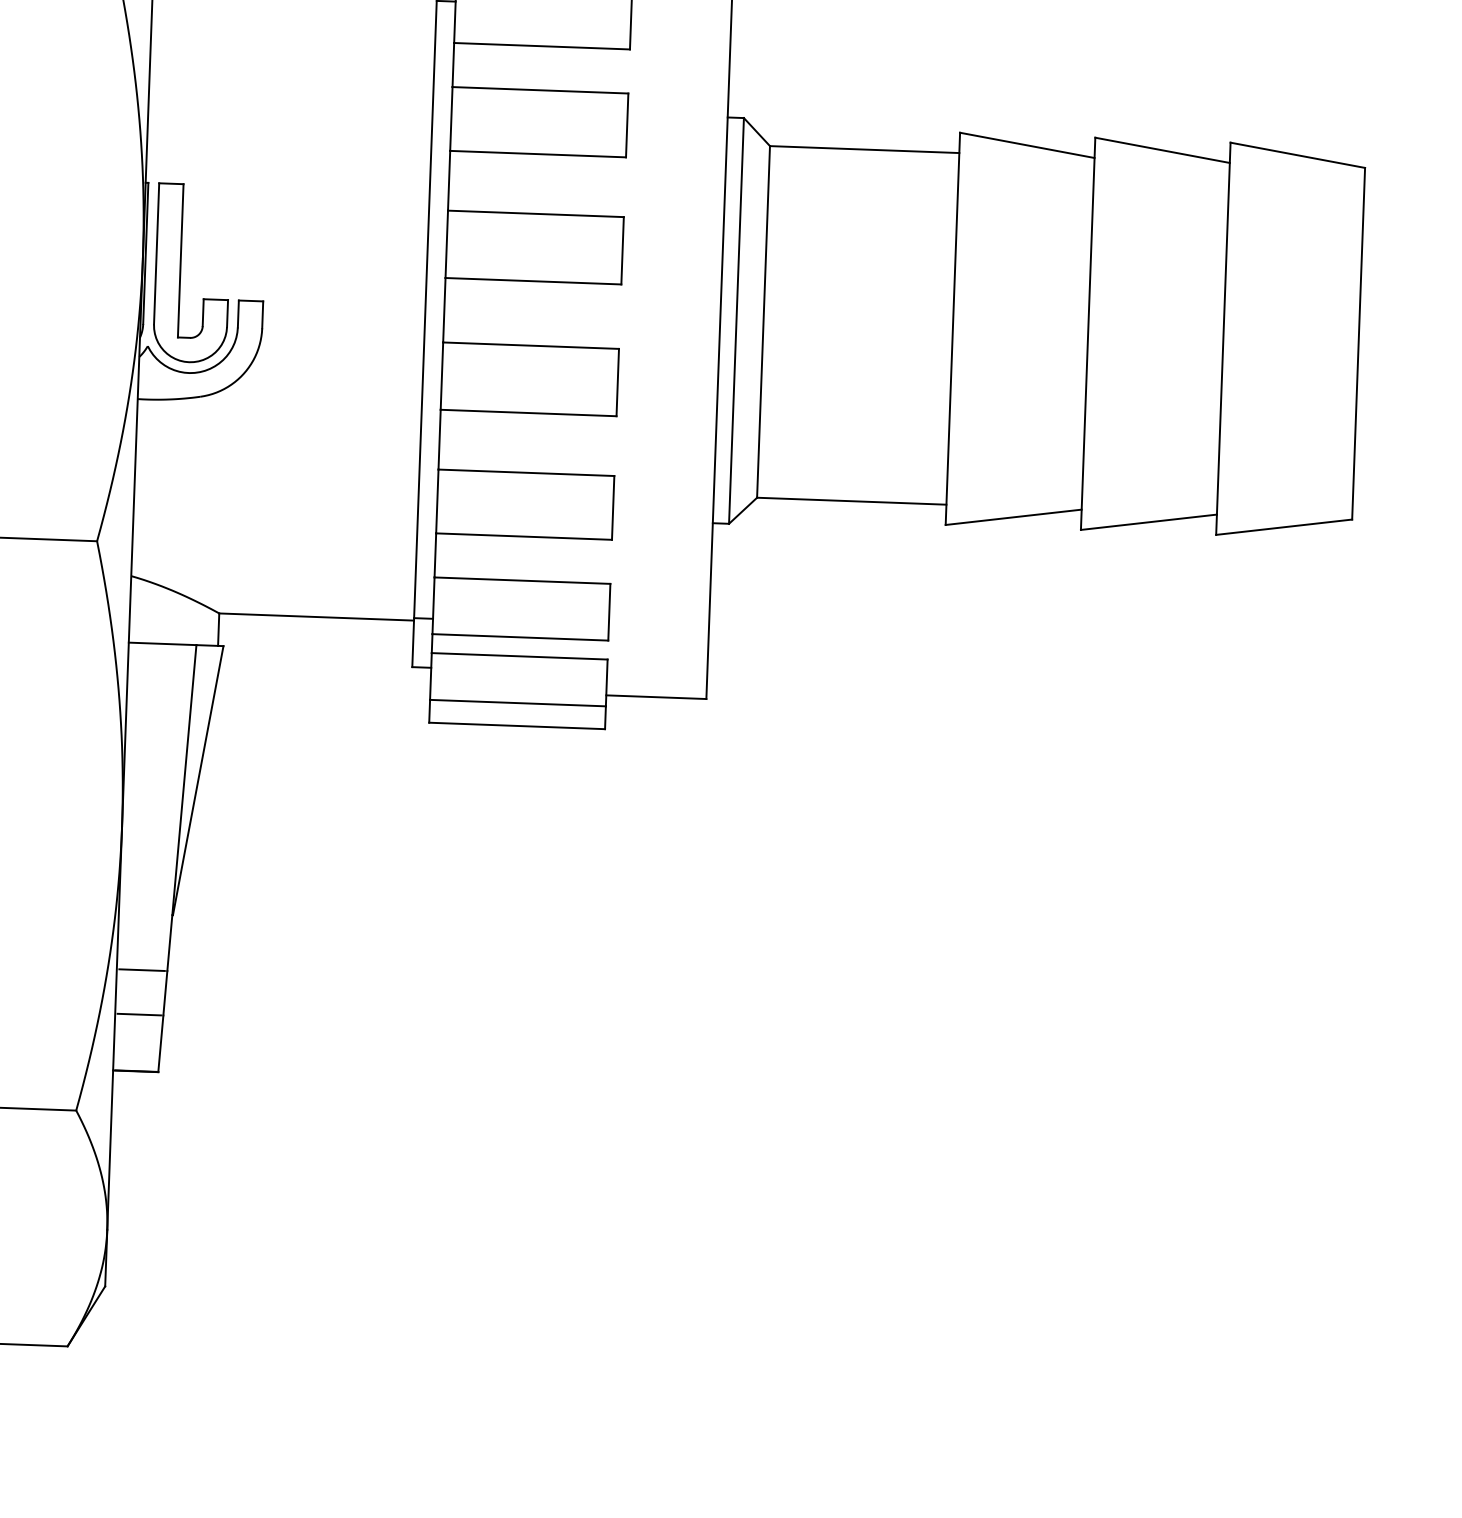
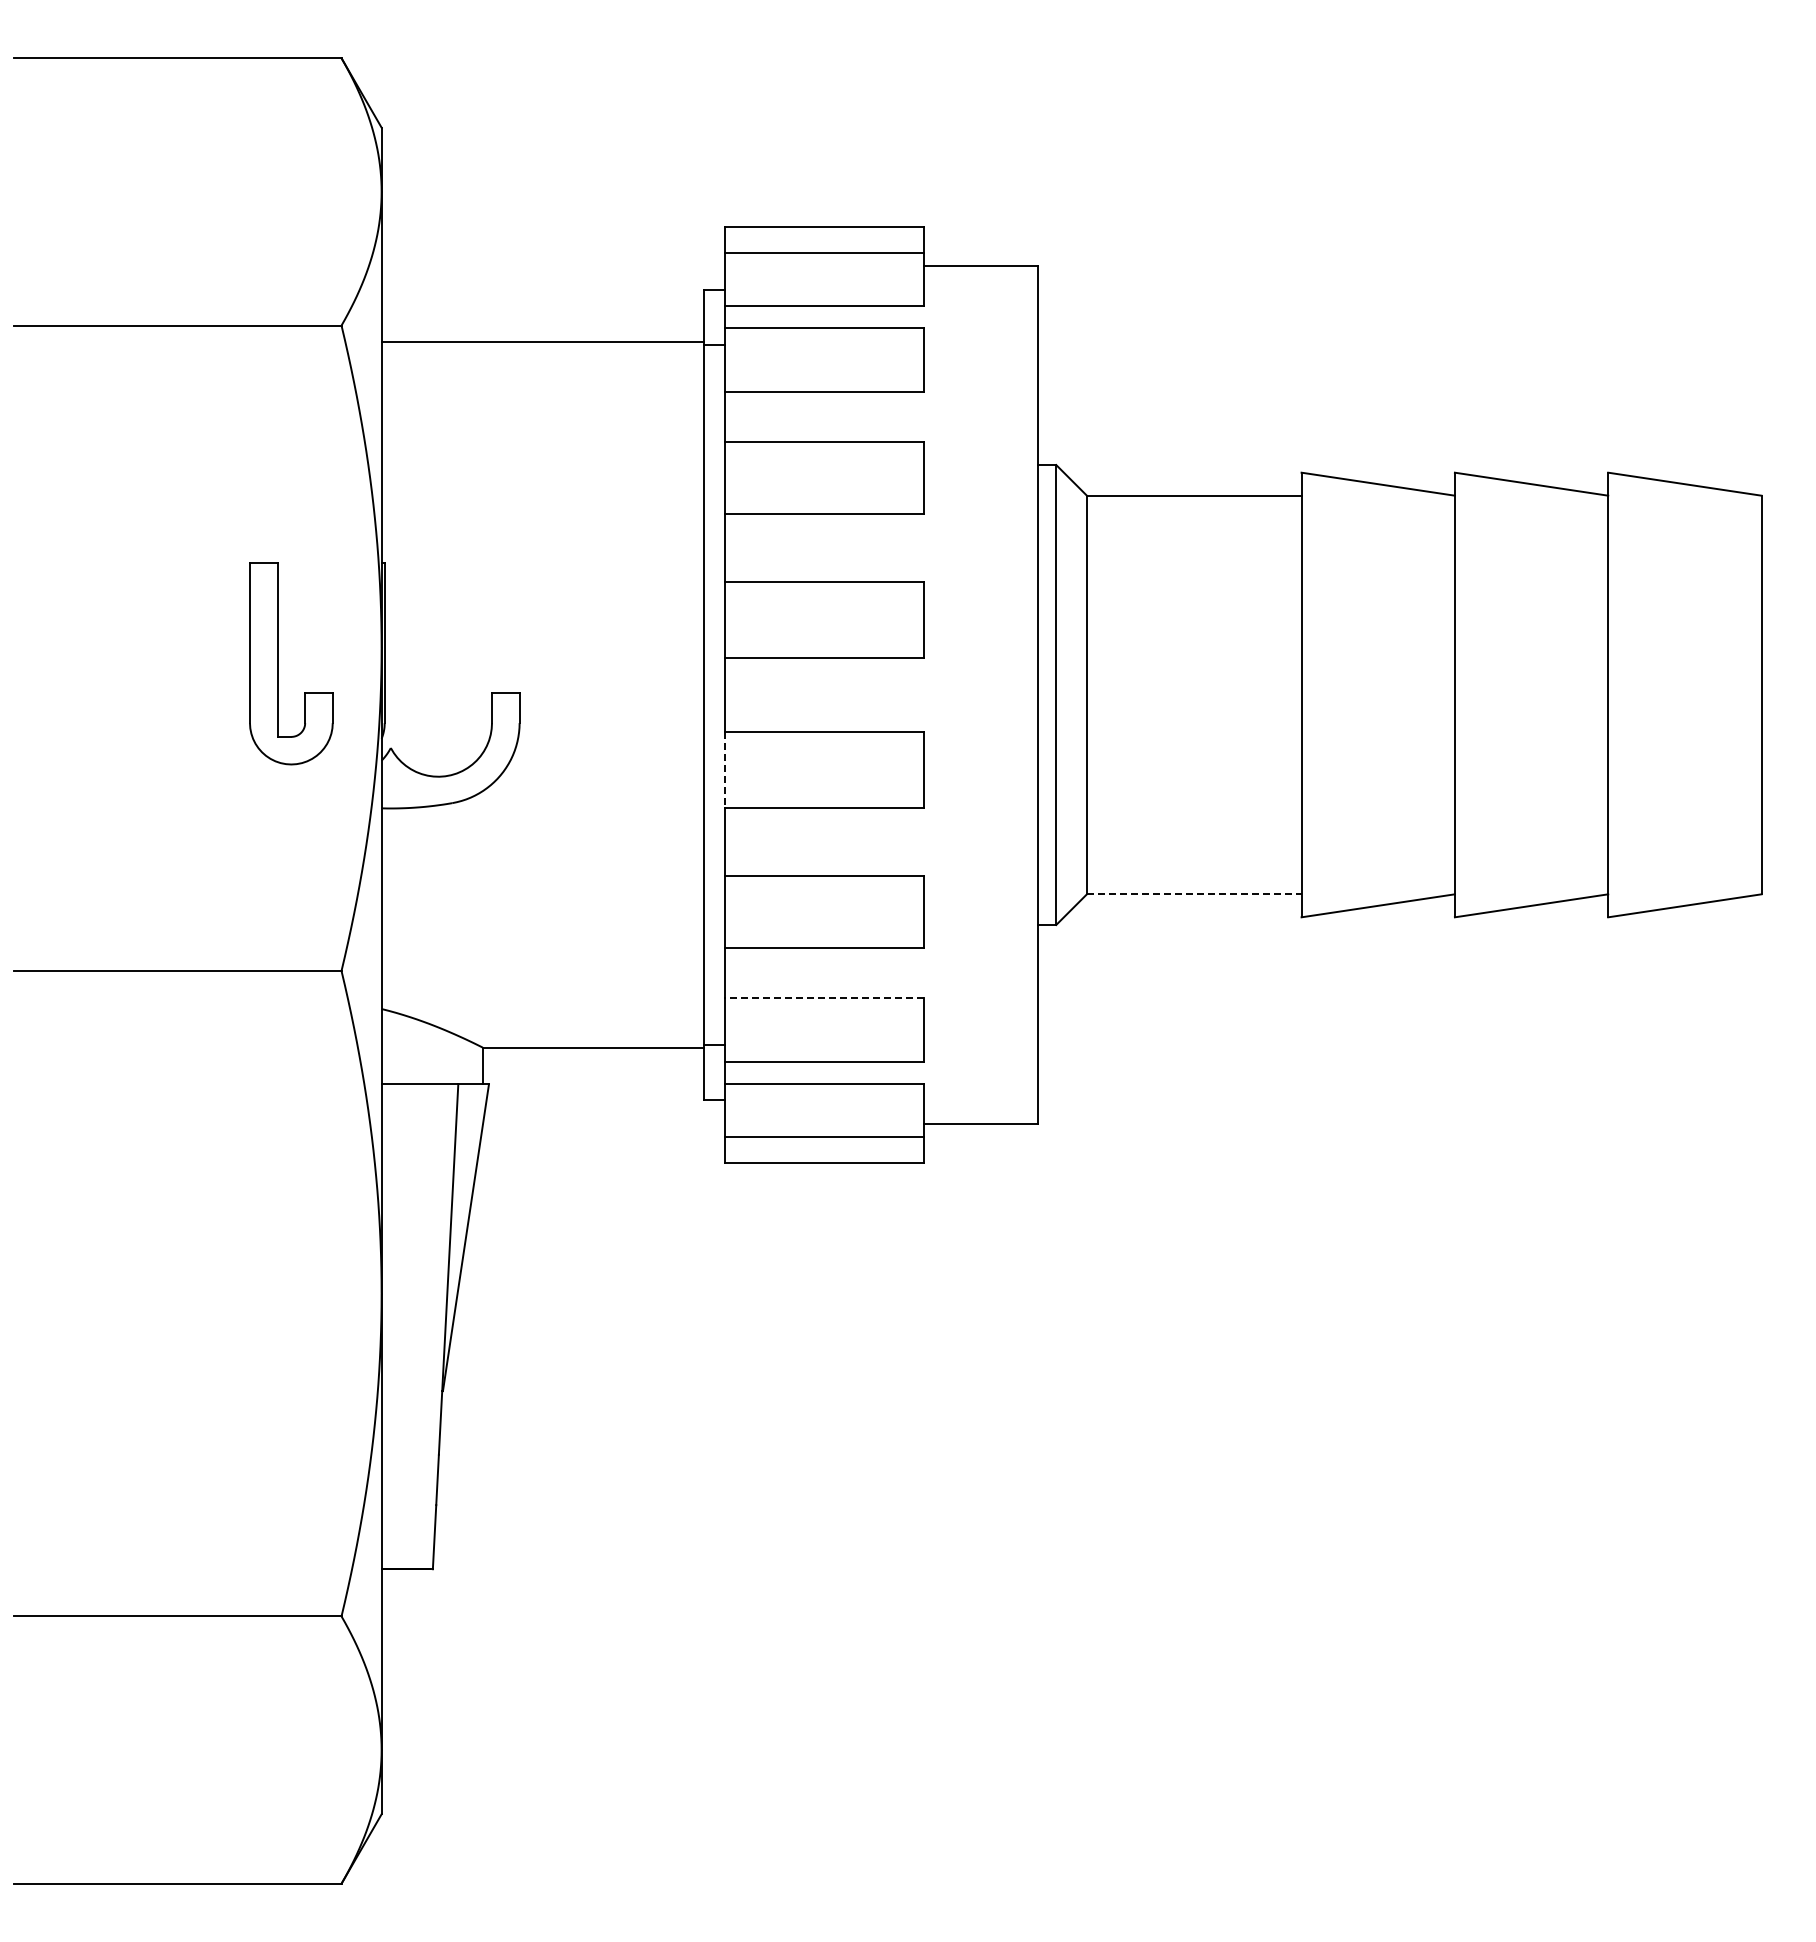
part: (181, 272) -> (278, 663), moved
line: (442, 376) -> (725, 770), solid -> dashed
line: (851, 501) -> (1194, 894), solid -> dashed
line: (522, 580) -> (824, 997), solid -> dashed
line: (142, 970) -> (410, 1454), removed
line: (138, 1014) -> (408, 1505), removed

